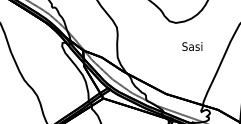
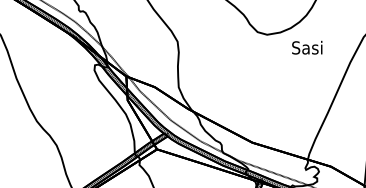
text: (192, 46) -> (307, 47), moved

